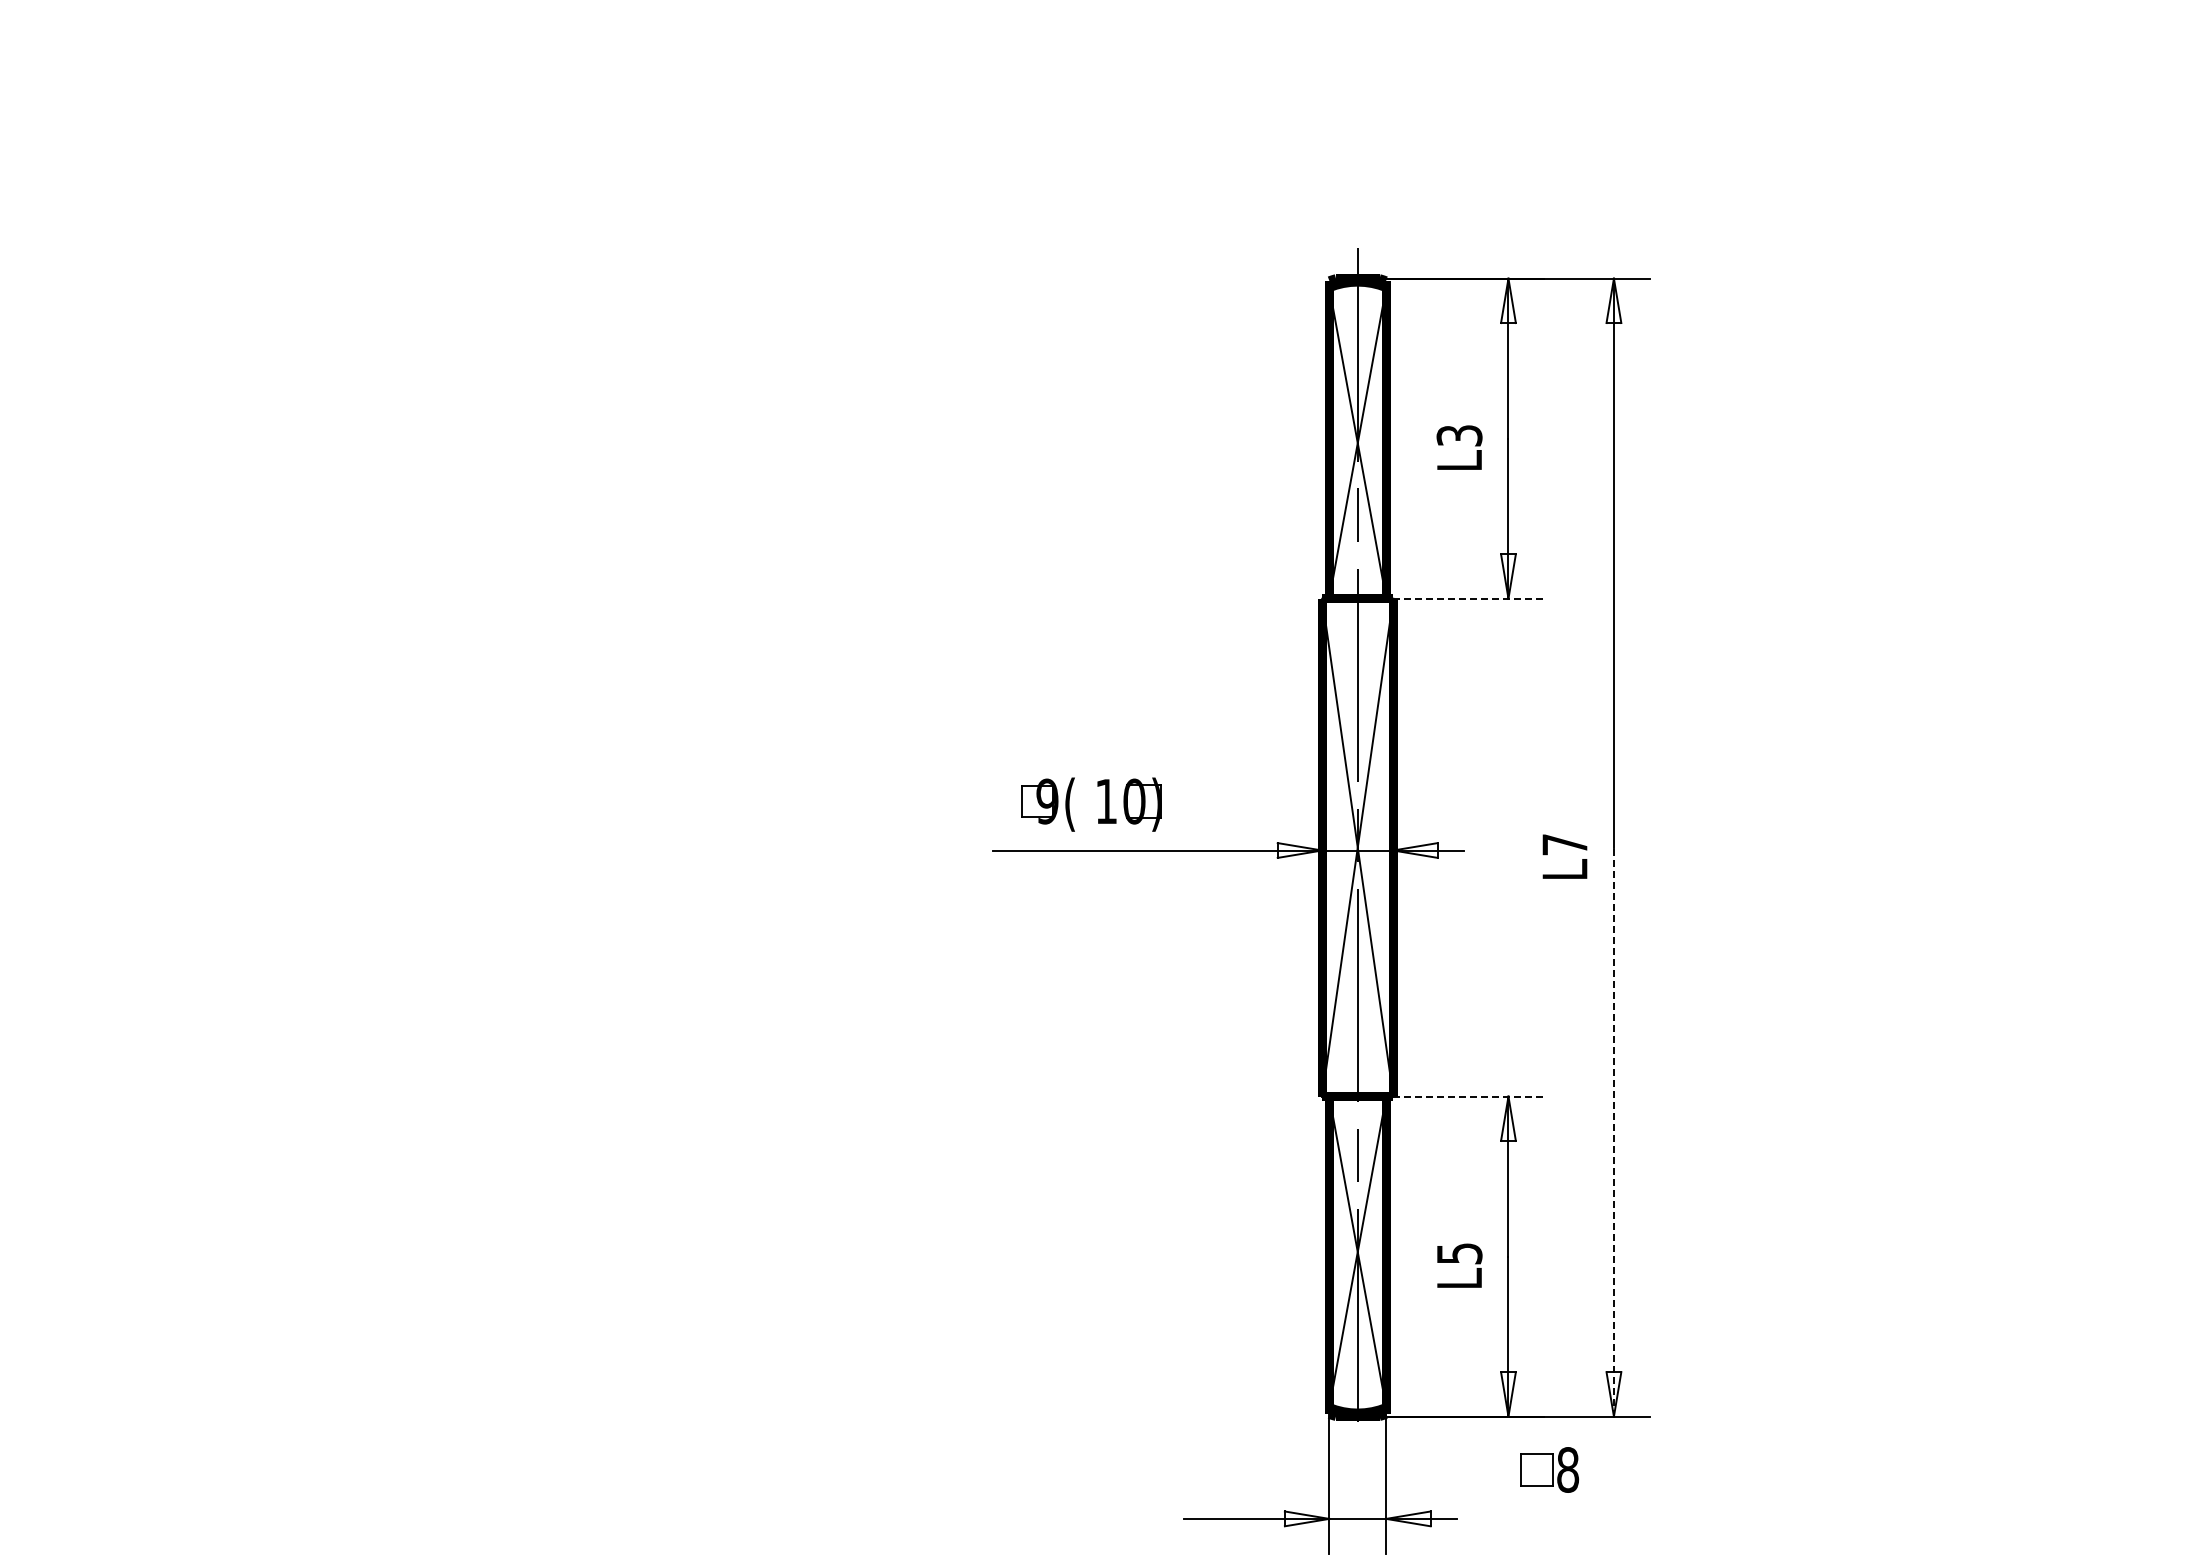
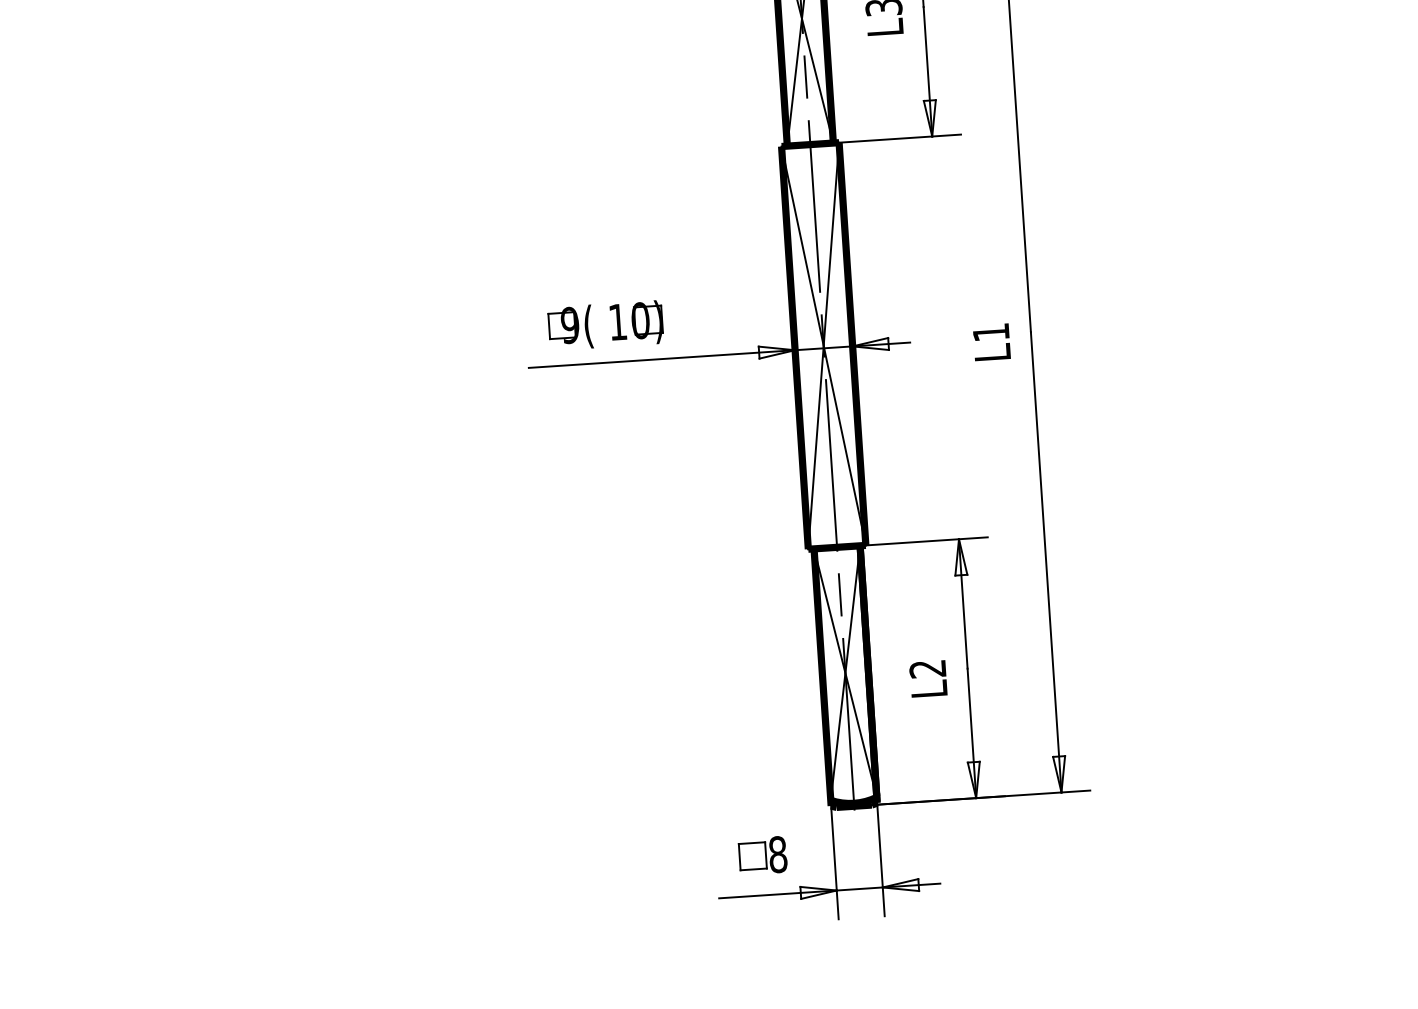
line: (1469, 598) -> (900, 138), dashed -> solid
text: (1564, 844) -> (990, 332), L7 -> L1
line: (1469, 1096) -> (927, 541), dashed -> solid
line: (1613, 1131) -> (1045, 561), dashed -> solid
text: (1459, 1253) -> (927, 668), L5 -> L2
part: (1549, 1469) -> (763, 855), moved

